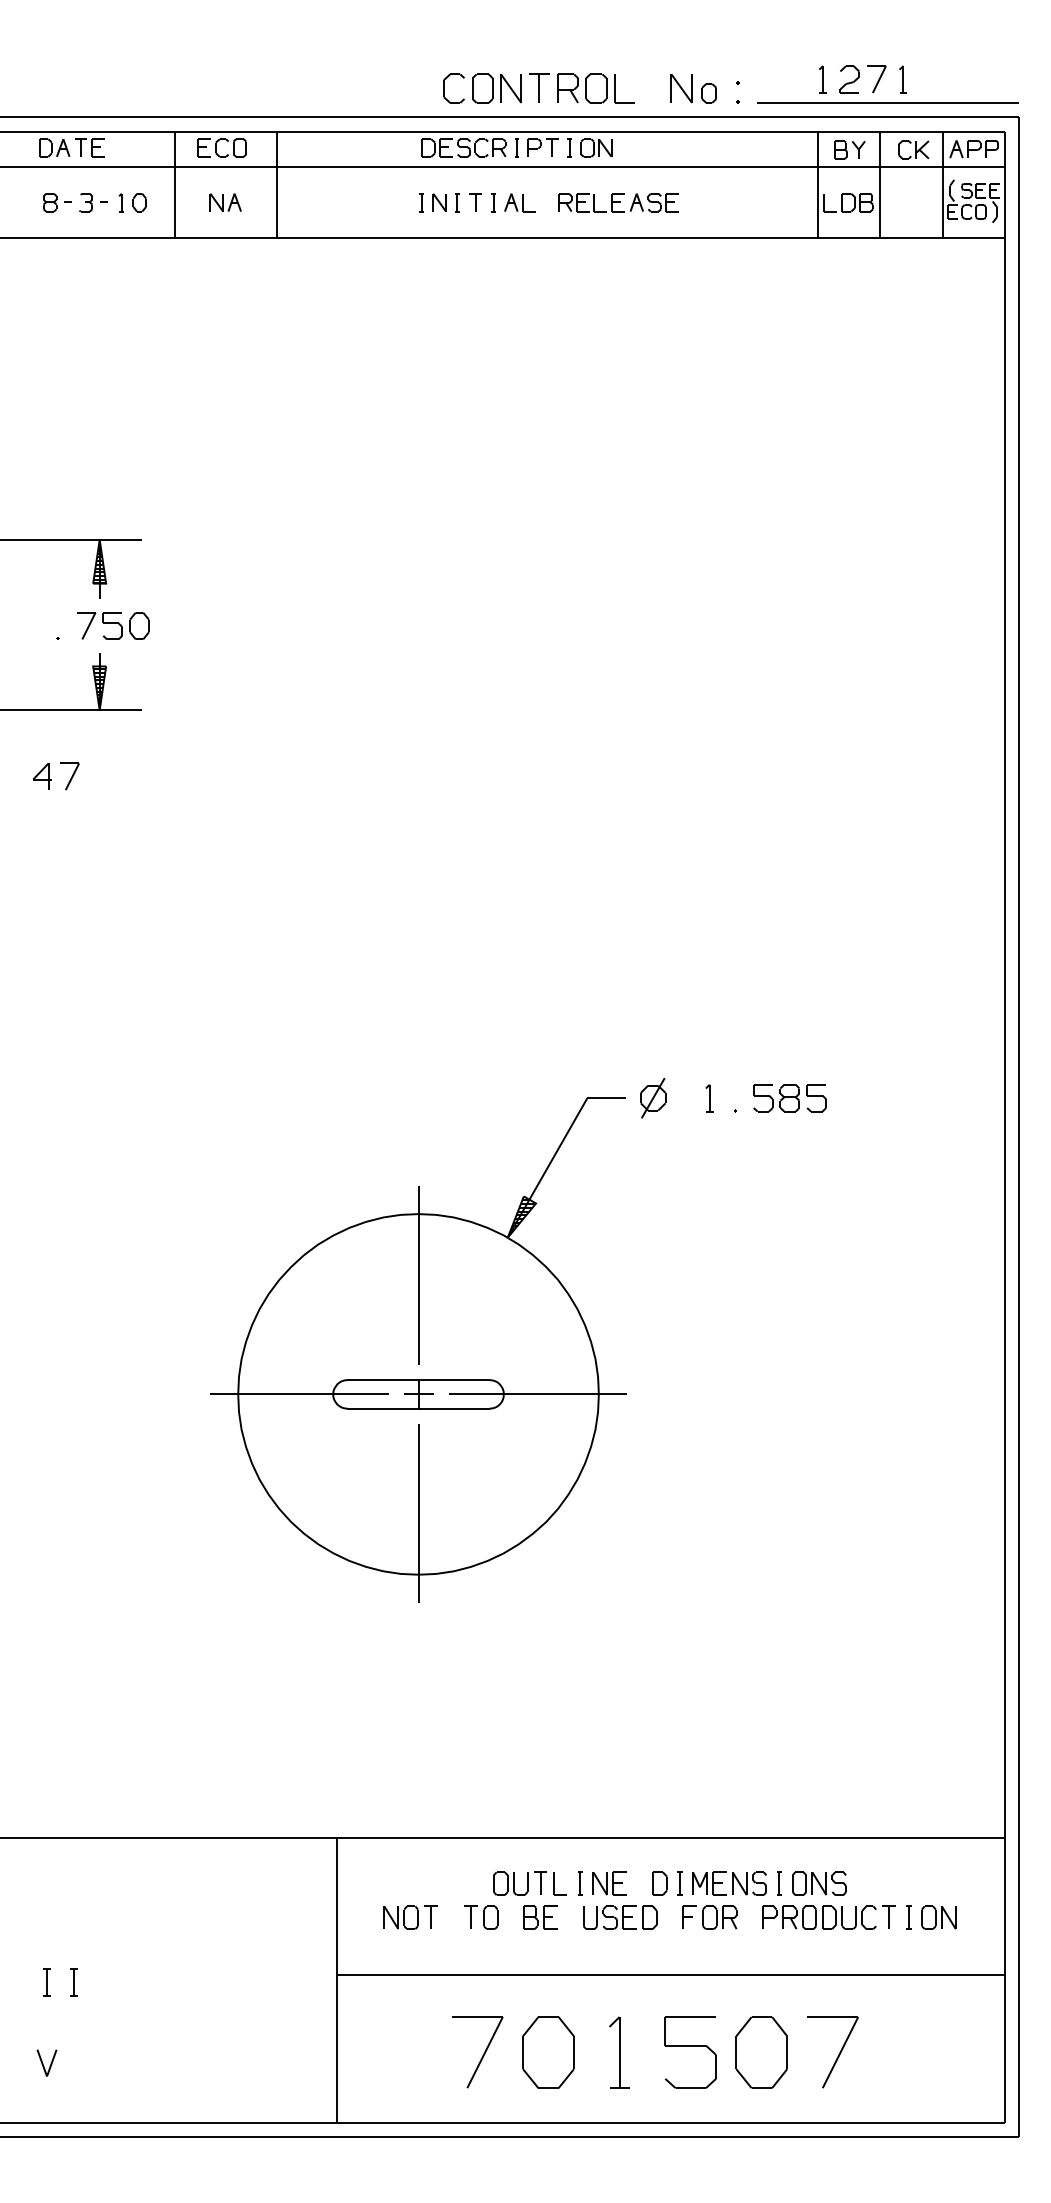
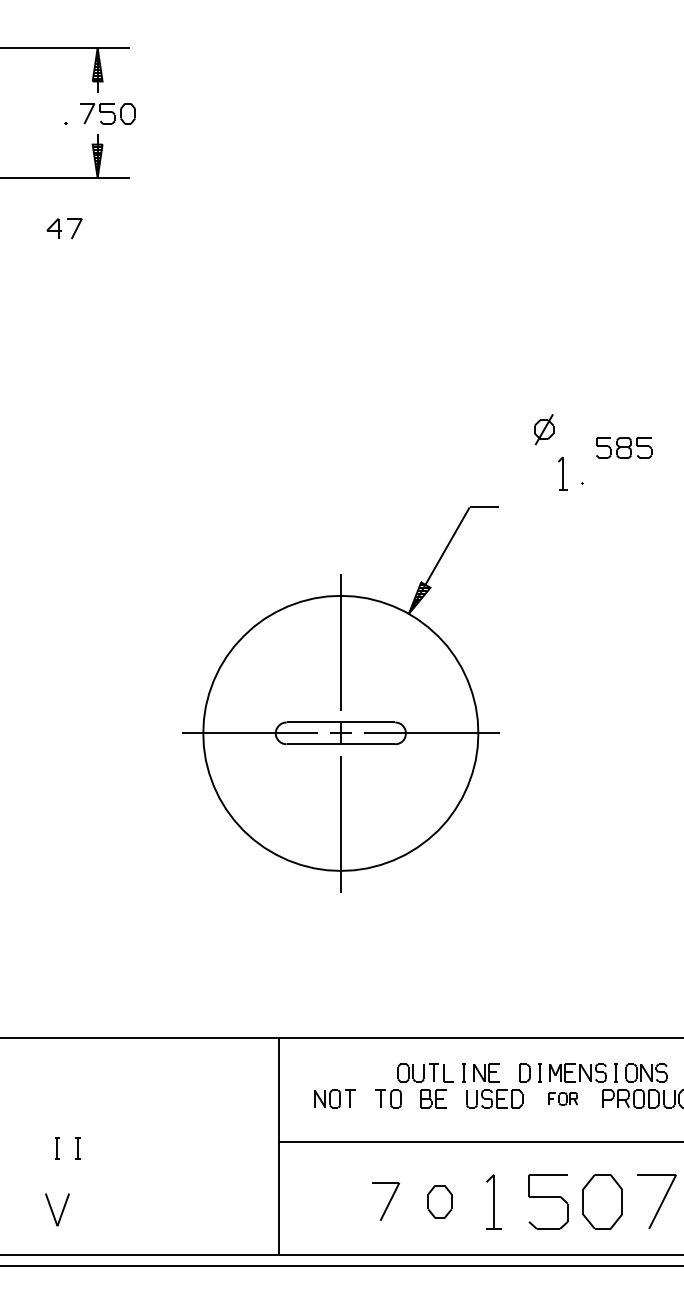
part: (653, 1098) -> (544, 429), moved
part: (709, 1098) -> (562, 474), size x1.6
part: (789, 1098) -> (623, 448), moved
part: (418, 1349) -> (340, 699), moved
part: (709, 1917) -> (562, 1098), size x0.7
part: (477, 2052) -> (385, 1201), size x0.7
part: (548, 2052) -> (439, 1201), size x0.6
part: (46, 2062) -> (57, 1209), size x1.6

